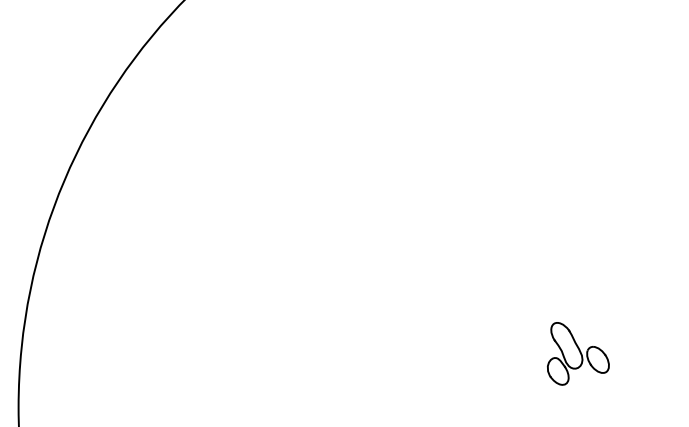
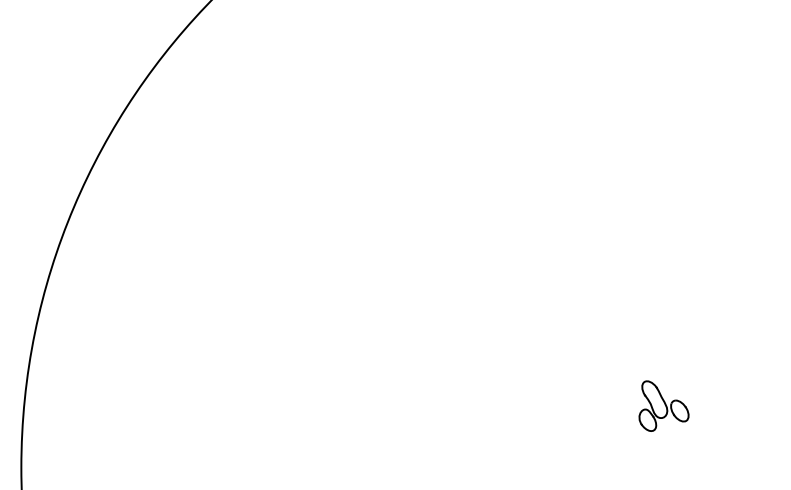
part: (578, 353) -> (664, 405), size x0.7

